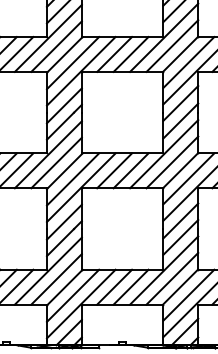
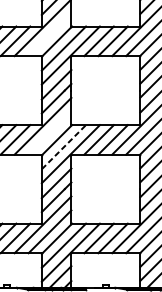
line: (56, 46) -> (49, 34), removed
line: (56, 162) -> (49, 132), removed
line: (73, 179) -> (64, 147), solid -> dashed

